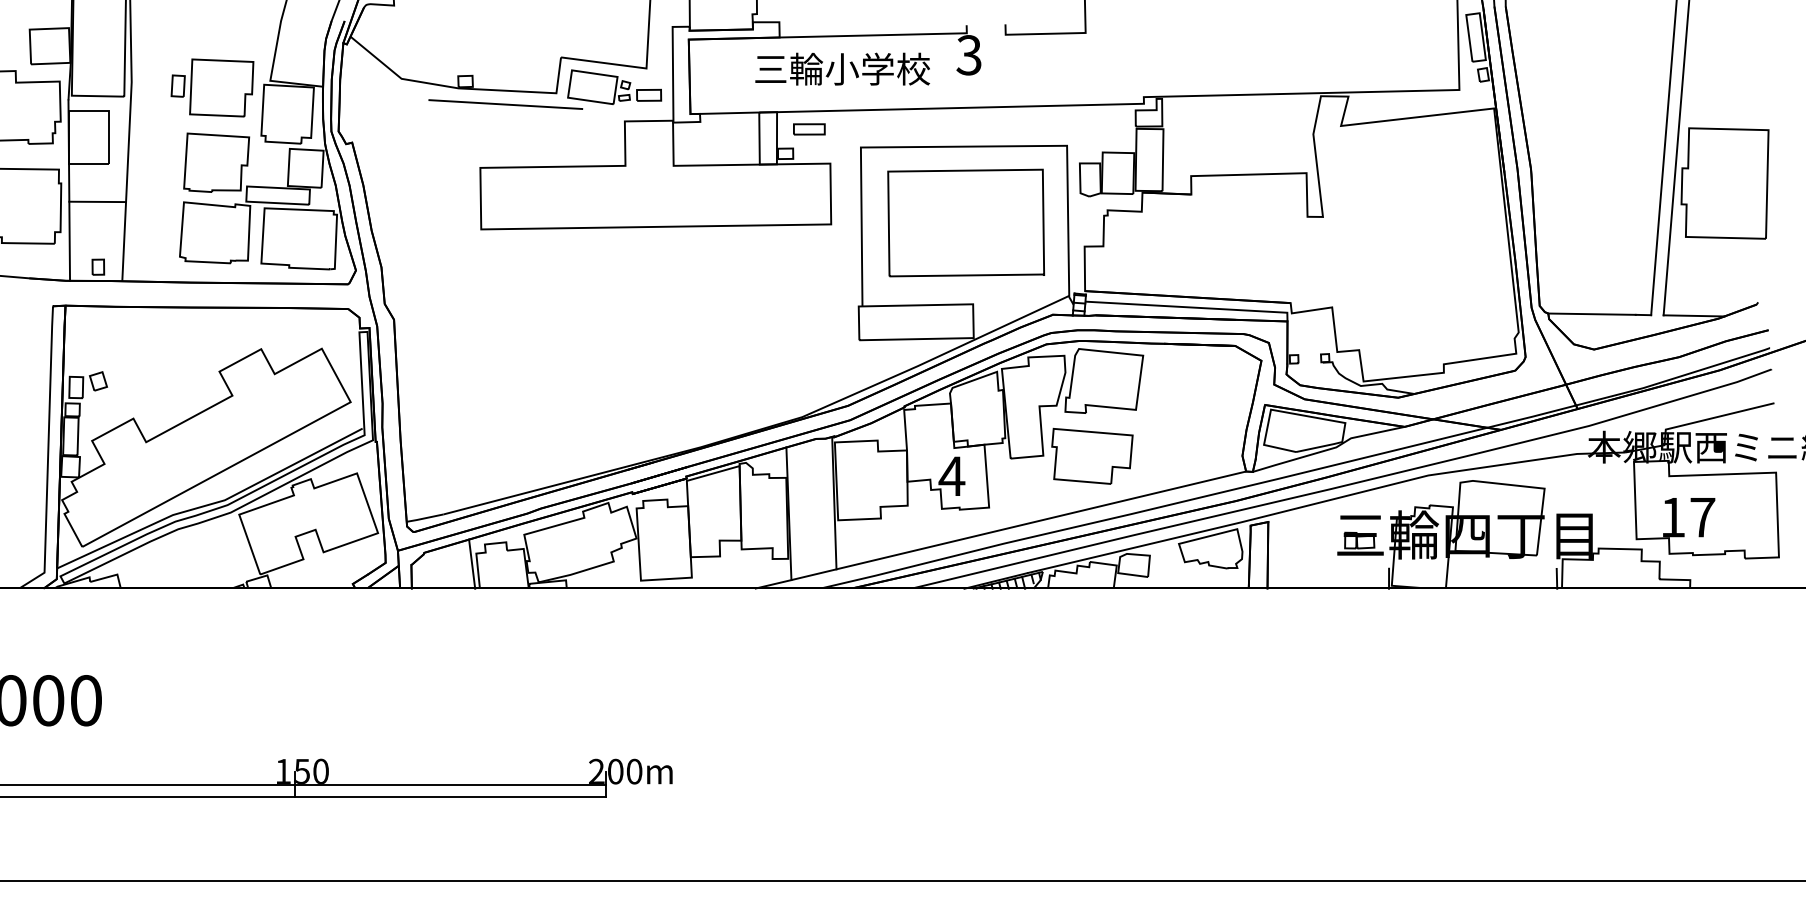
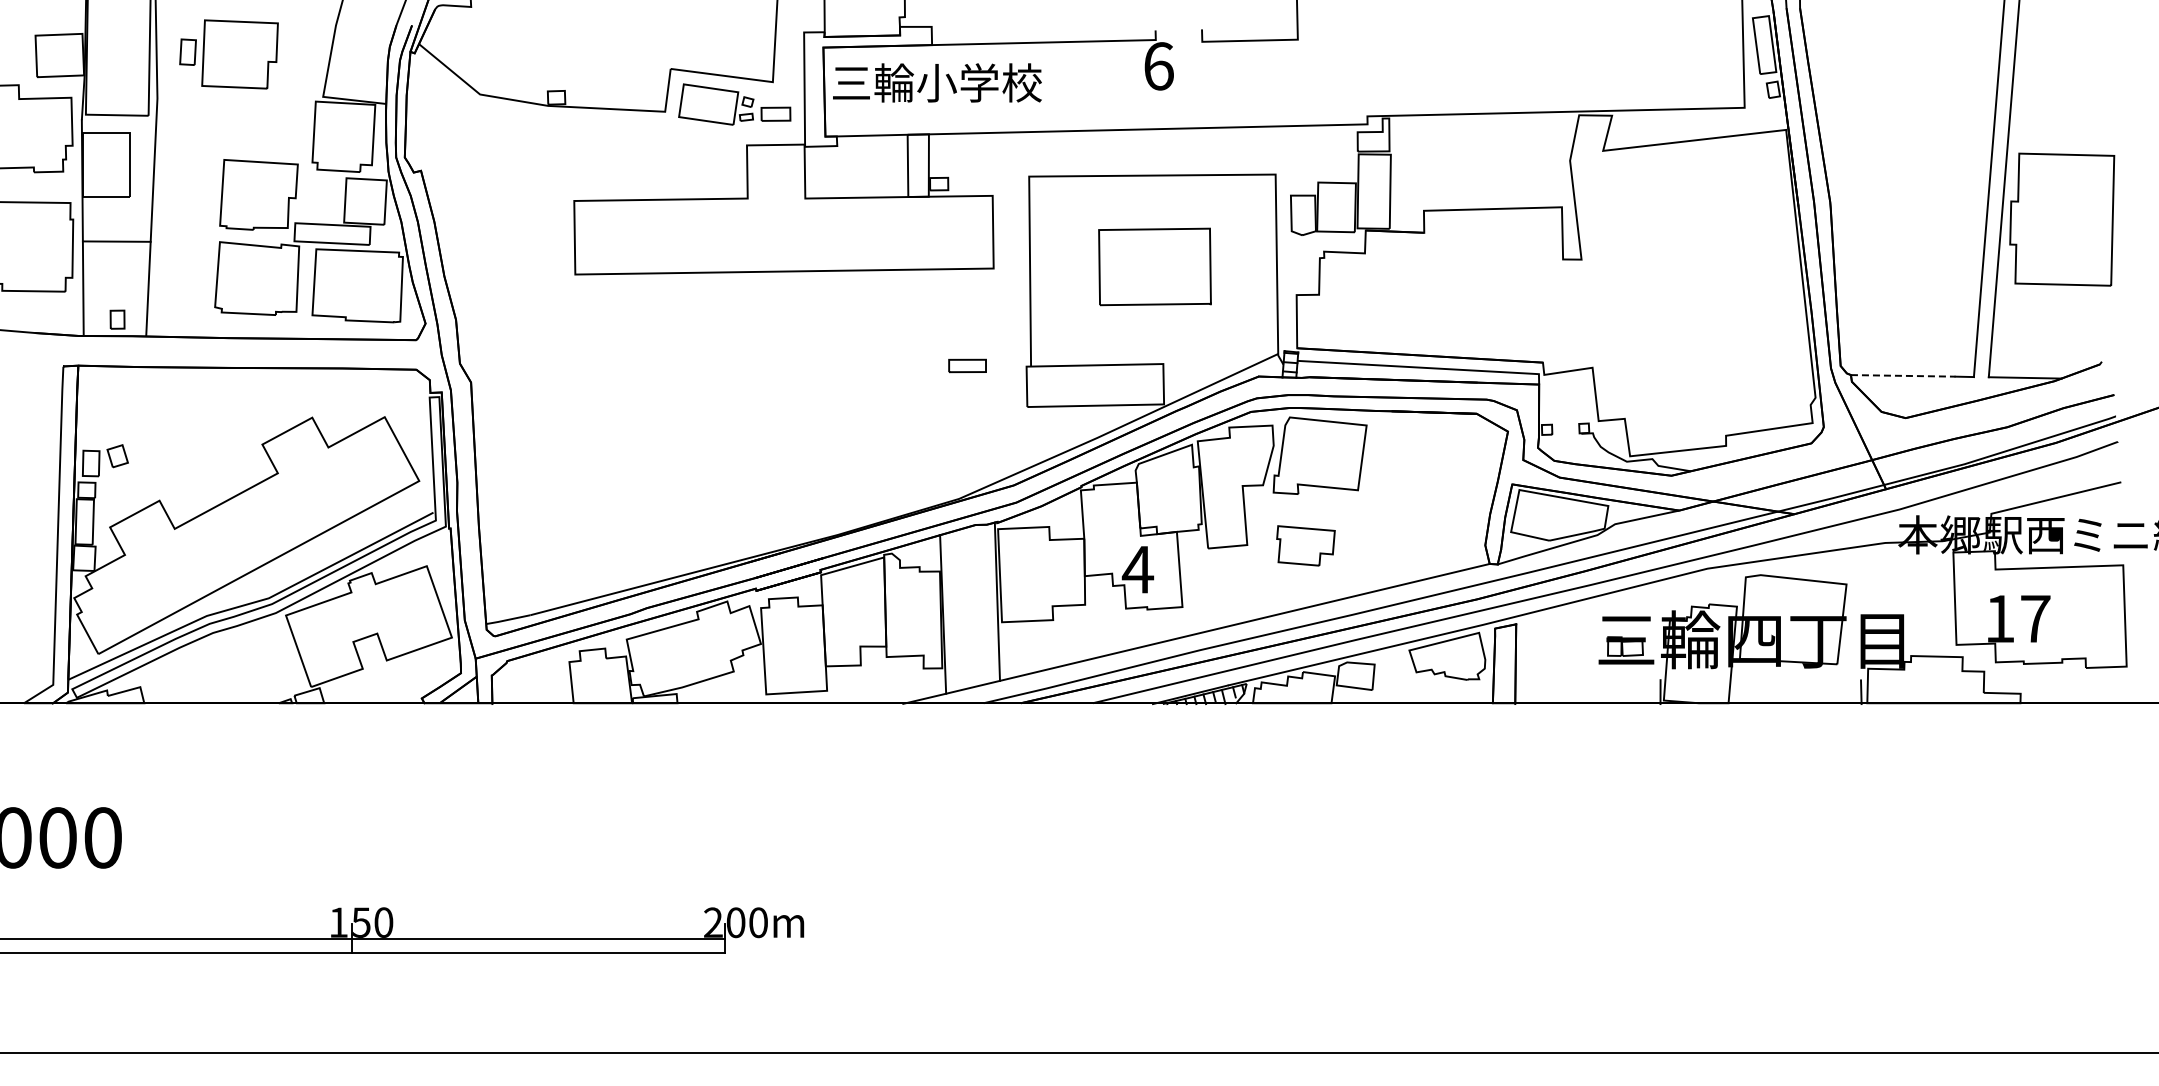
text: (969, 55) -> (1158, 66), 3 -> 6
text: (842, 68) -> (937, 82), moved
part: (212, 88) -> (228, 54), moved
line: (505, 103) -> (604, 124), removed
part: (809, 129) -> (967, 365), moved
part: (965, 222) -> (1154, 266), size x0.6
line: (1592, 313) -> (1903, 375), solid -> dashed
part: (1092, 456) -> (1305, 545), size x0.6
line: (472, 563) -> (564, 674), removed

